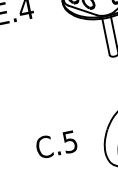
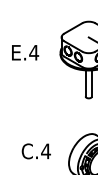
text: (69, 142) -> (45, 151), C.5 -> C.4

